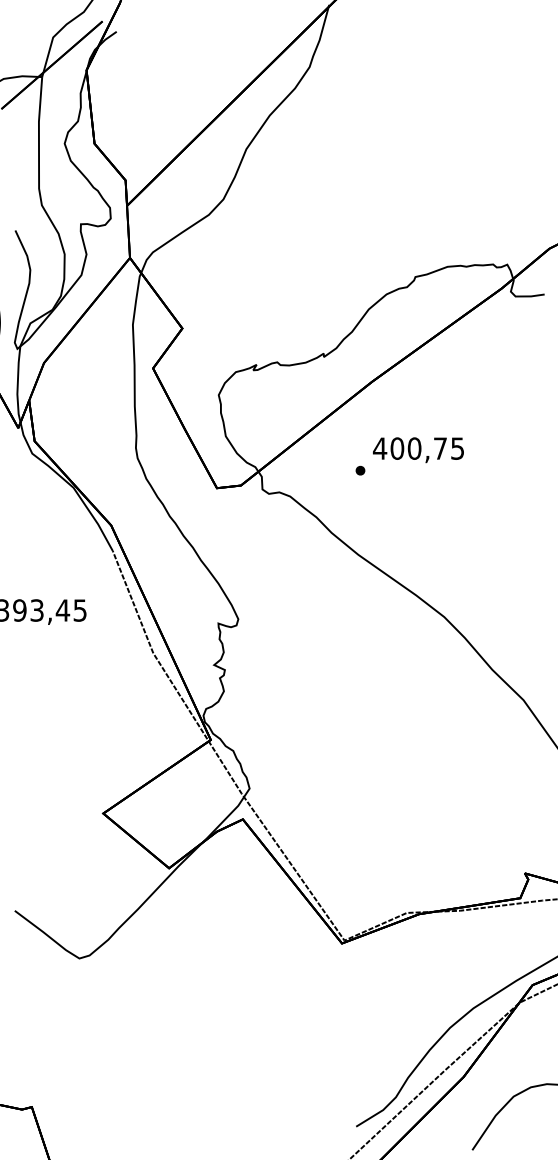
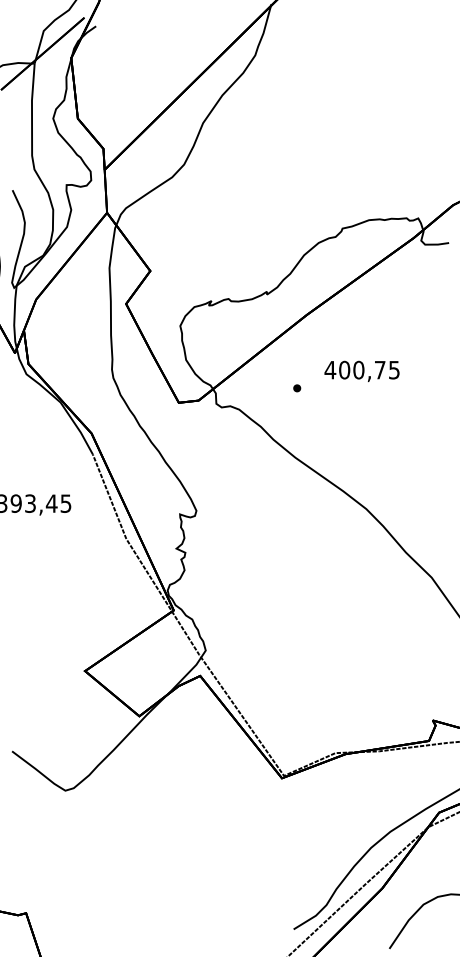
text: (417, 449) -> (361, 370), moved

